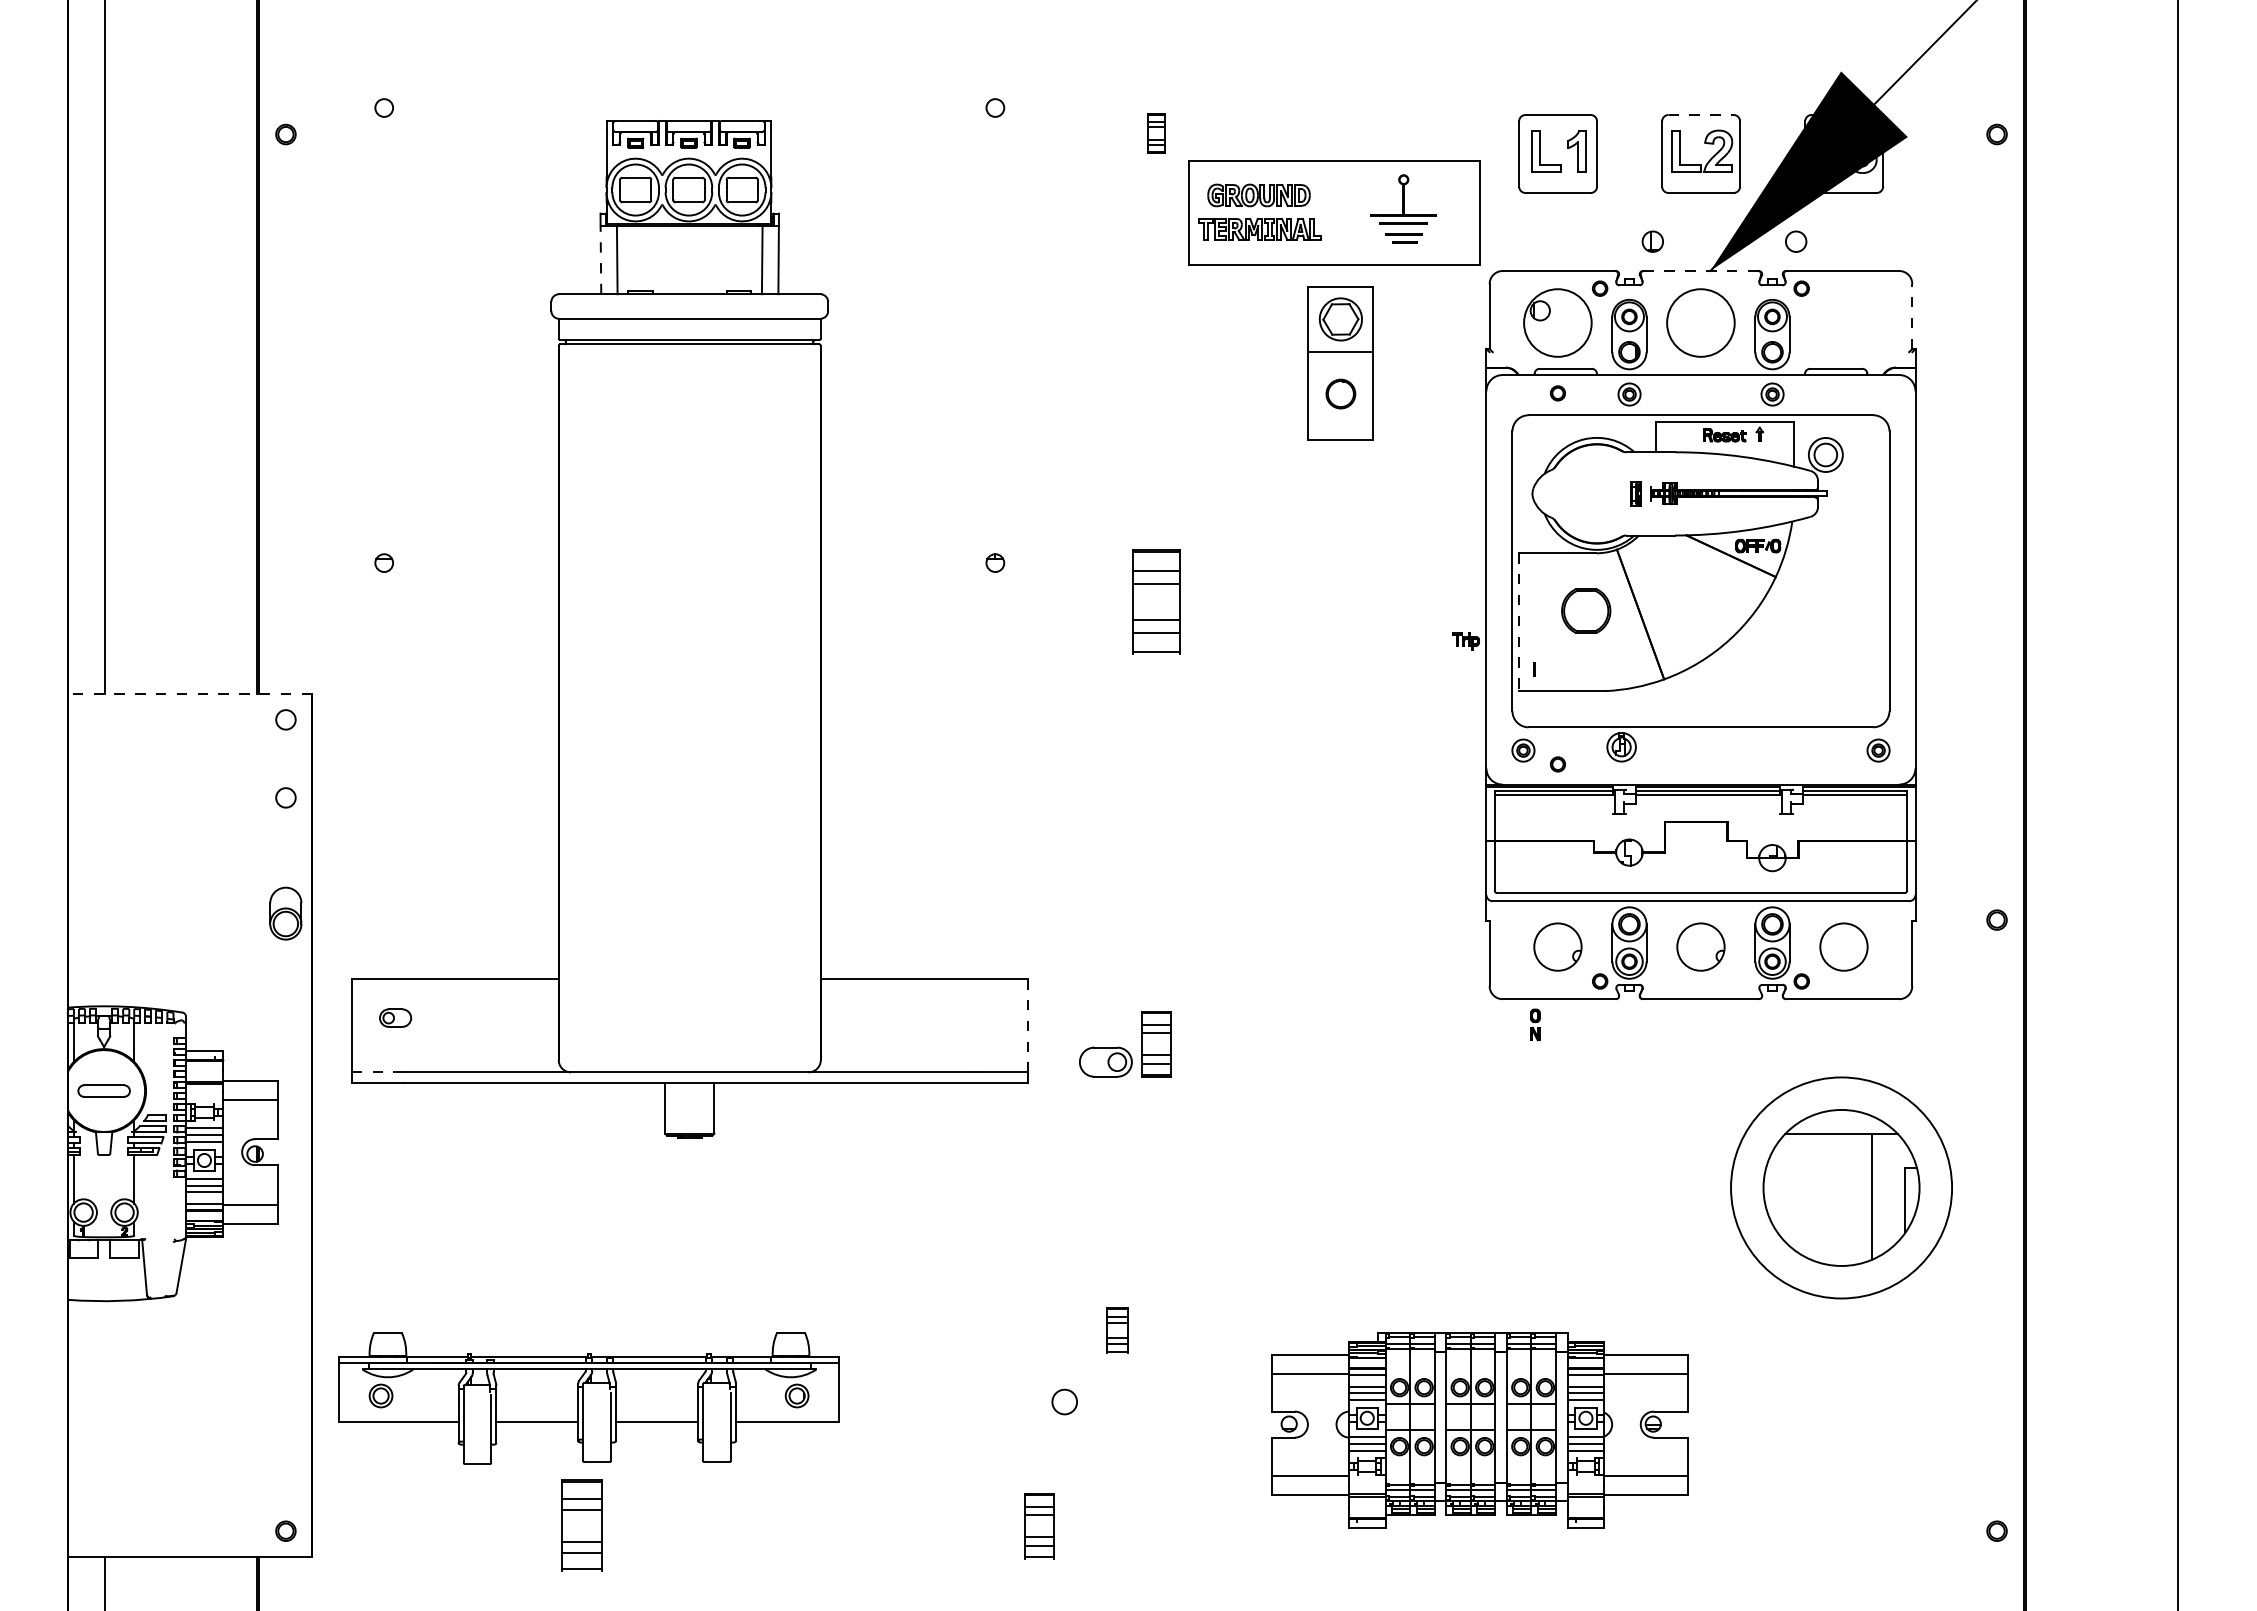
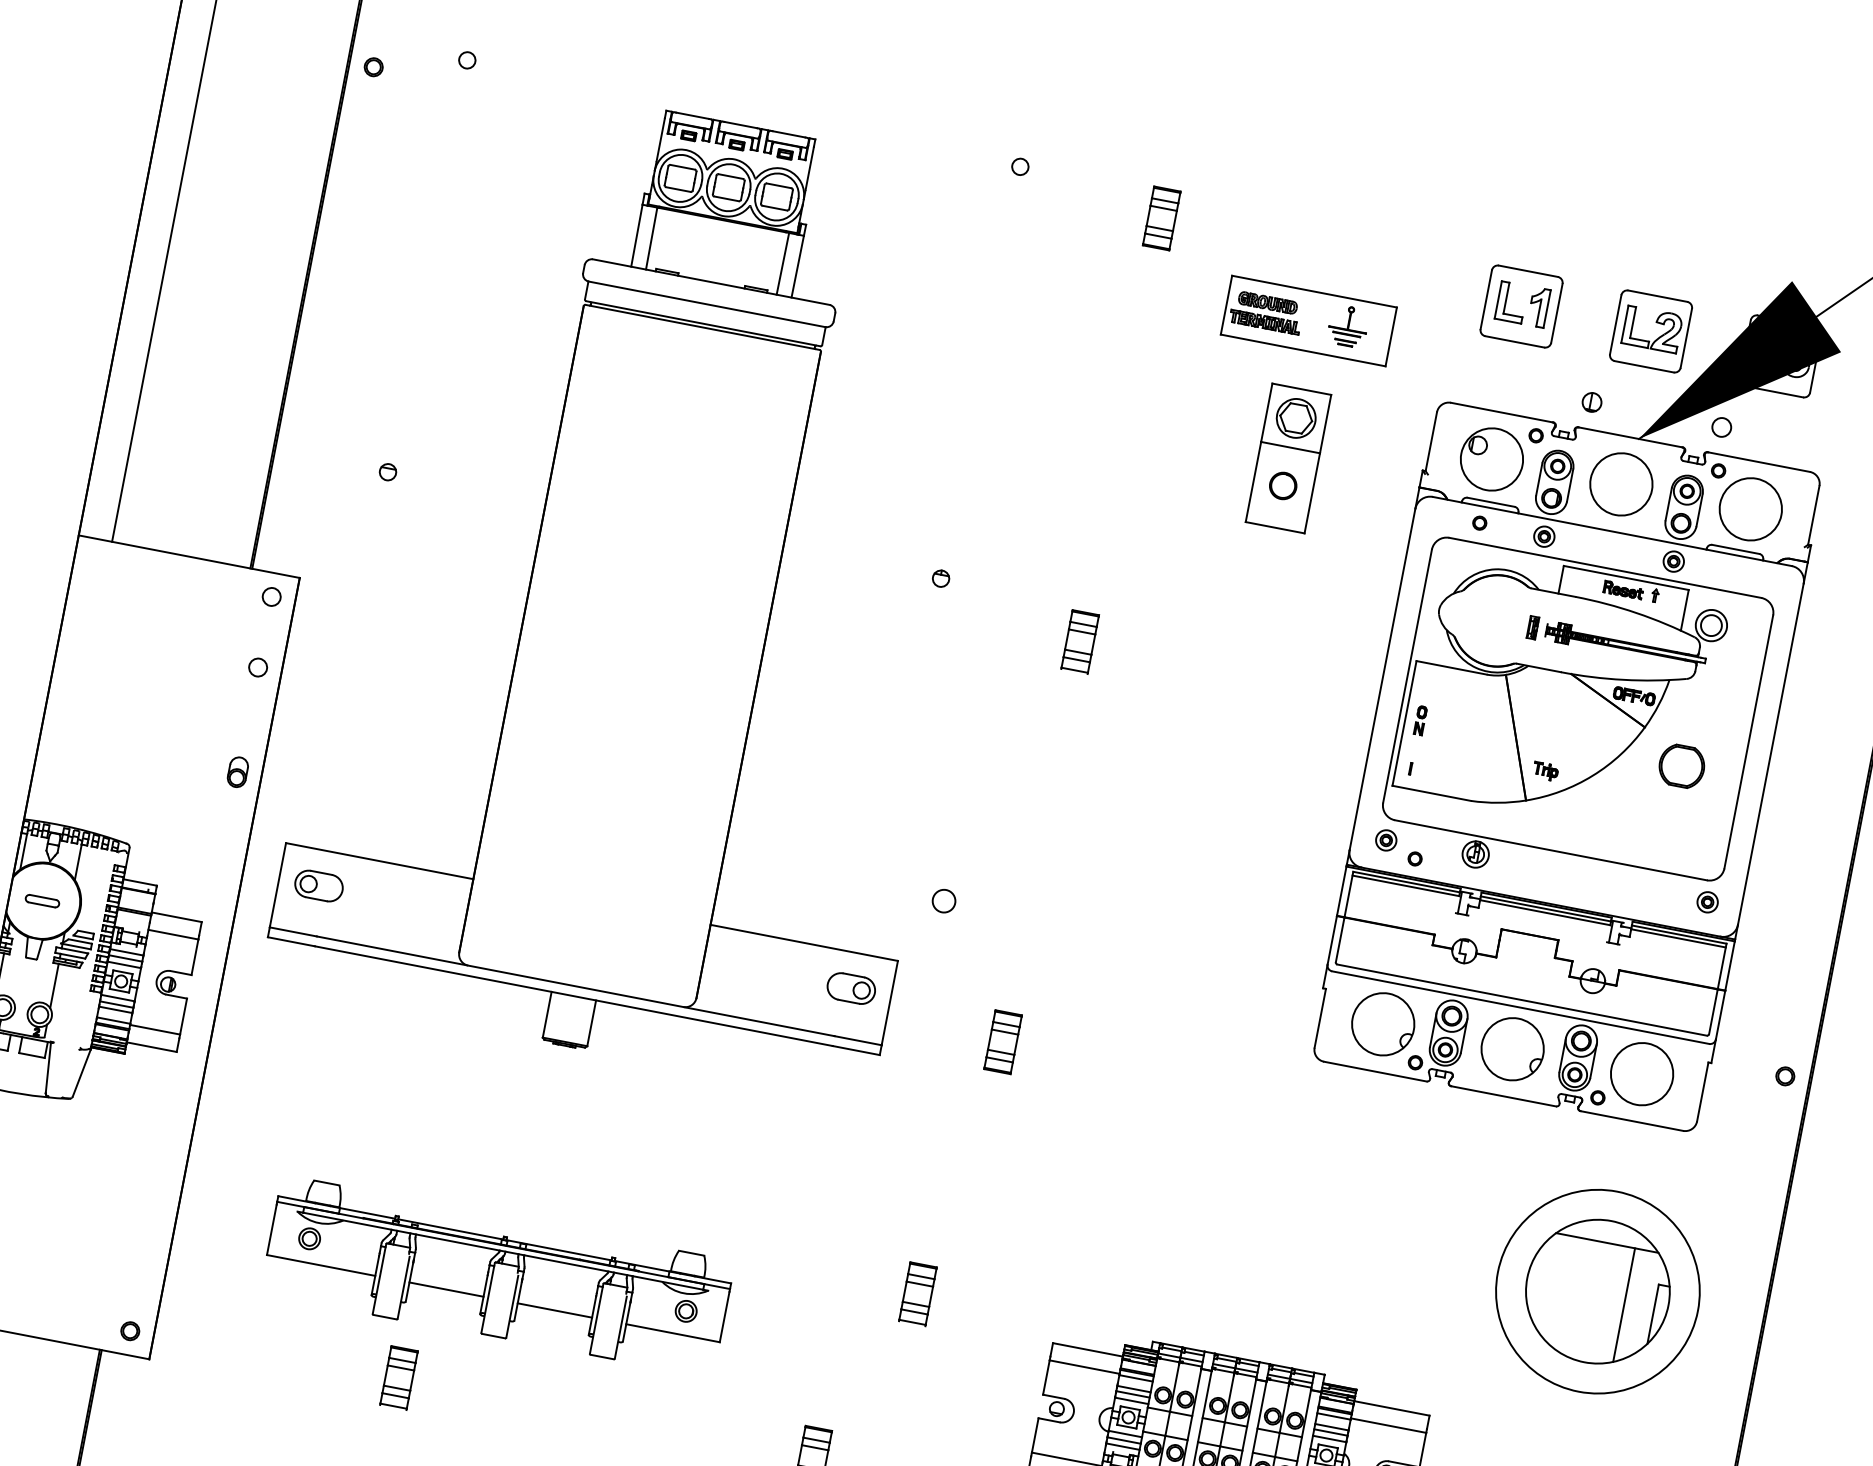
line: (1701, 115) -> (1658, 296), dashed -> solid
part: (1156, 133) -> (1161, 218), size x1.67
part: (1333, 213) -> (1307, 321), size x0.62
line: (600, 259) -> (636, 235), dashed -> solid
line: (1700, 271) -> (1629, 437), dashed -> solid
line: (1912, 316) -> (1814, 515), dashed -> solid
circle: (1843, 322) -> (1750, 508), added
part: (1156, 602) -> (1080, 642), size x0.62
part: (1586, 610) -> (1682, 765), moved
line: (1518, 622) -> (1404, 723), dashed -> solid
part: (1465, 641) -> (1545, 771), moved
line: (189, 693) -> (189, 556), dashed -> solid
part: (285, 913) -> (237, 772), size x0.62
part: (1557, 946) -> (1382, 1023), size x1.43
part: (1700, 946) -> (1512, 1048), size x1.43
circle: (1843, 946) -> (1641, 1073), size x1.43
part: (395, 1017) -> (319, 885), size x1.67
part: (1535, 1024) -> (1420, 720), moved
line: (1027, 1025) -> (889, 1002), dashed -> solid
part: (1105, 1061) -> (851, 987), moved
line: (378, 1072) -> (294, 932), dashed -> solid
part: (103, 1090) -> (42, 900), size x0.71
part: (1117, 1330) -> (917, 1294), size x1.43
part: (588, 1398) -> (496, 1277), moved
circle: (1064, 1401) -> (943, 900), moved
part: (581, 1526) -> (398, 1378), size x0.71

